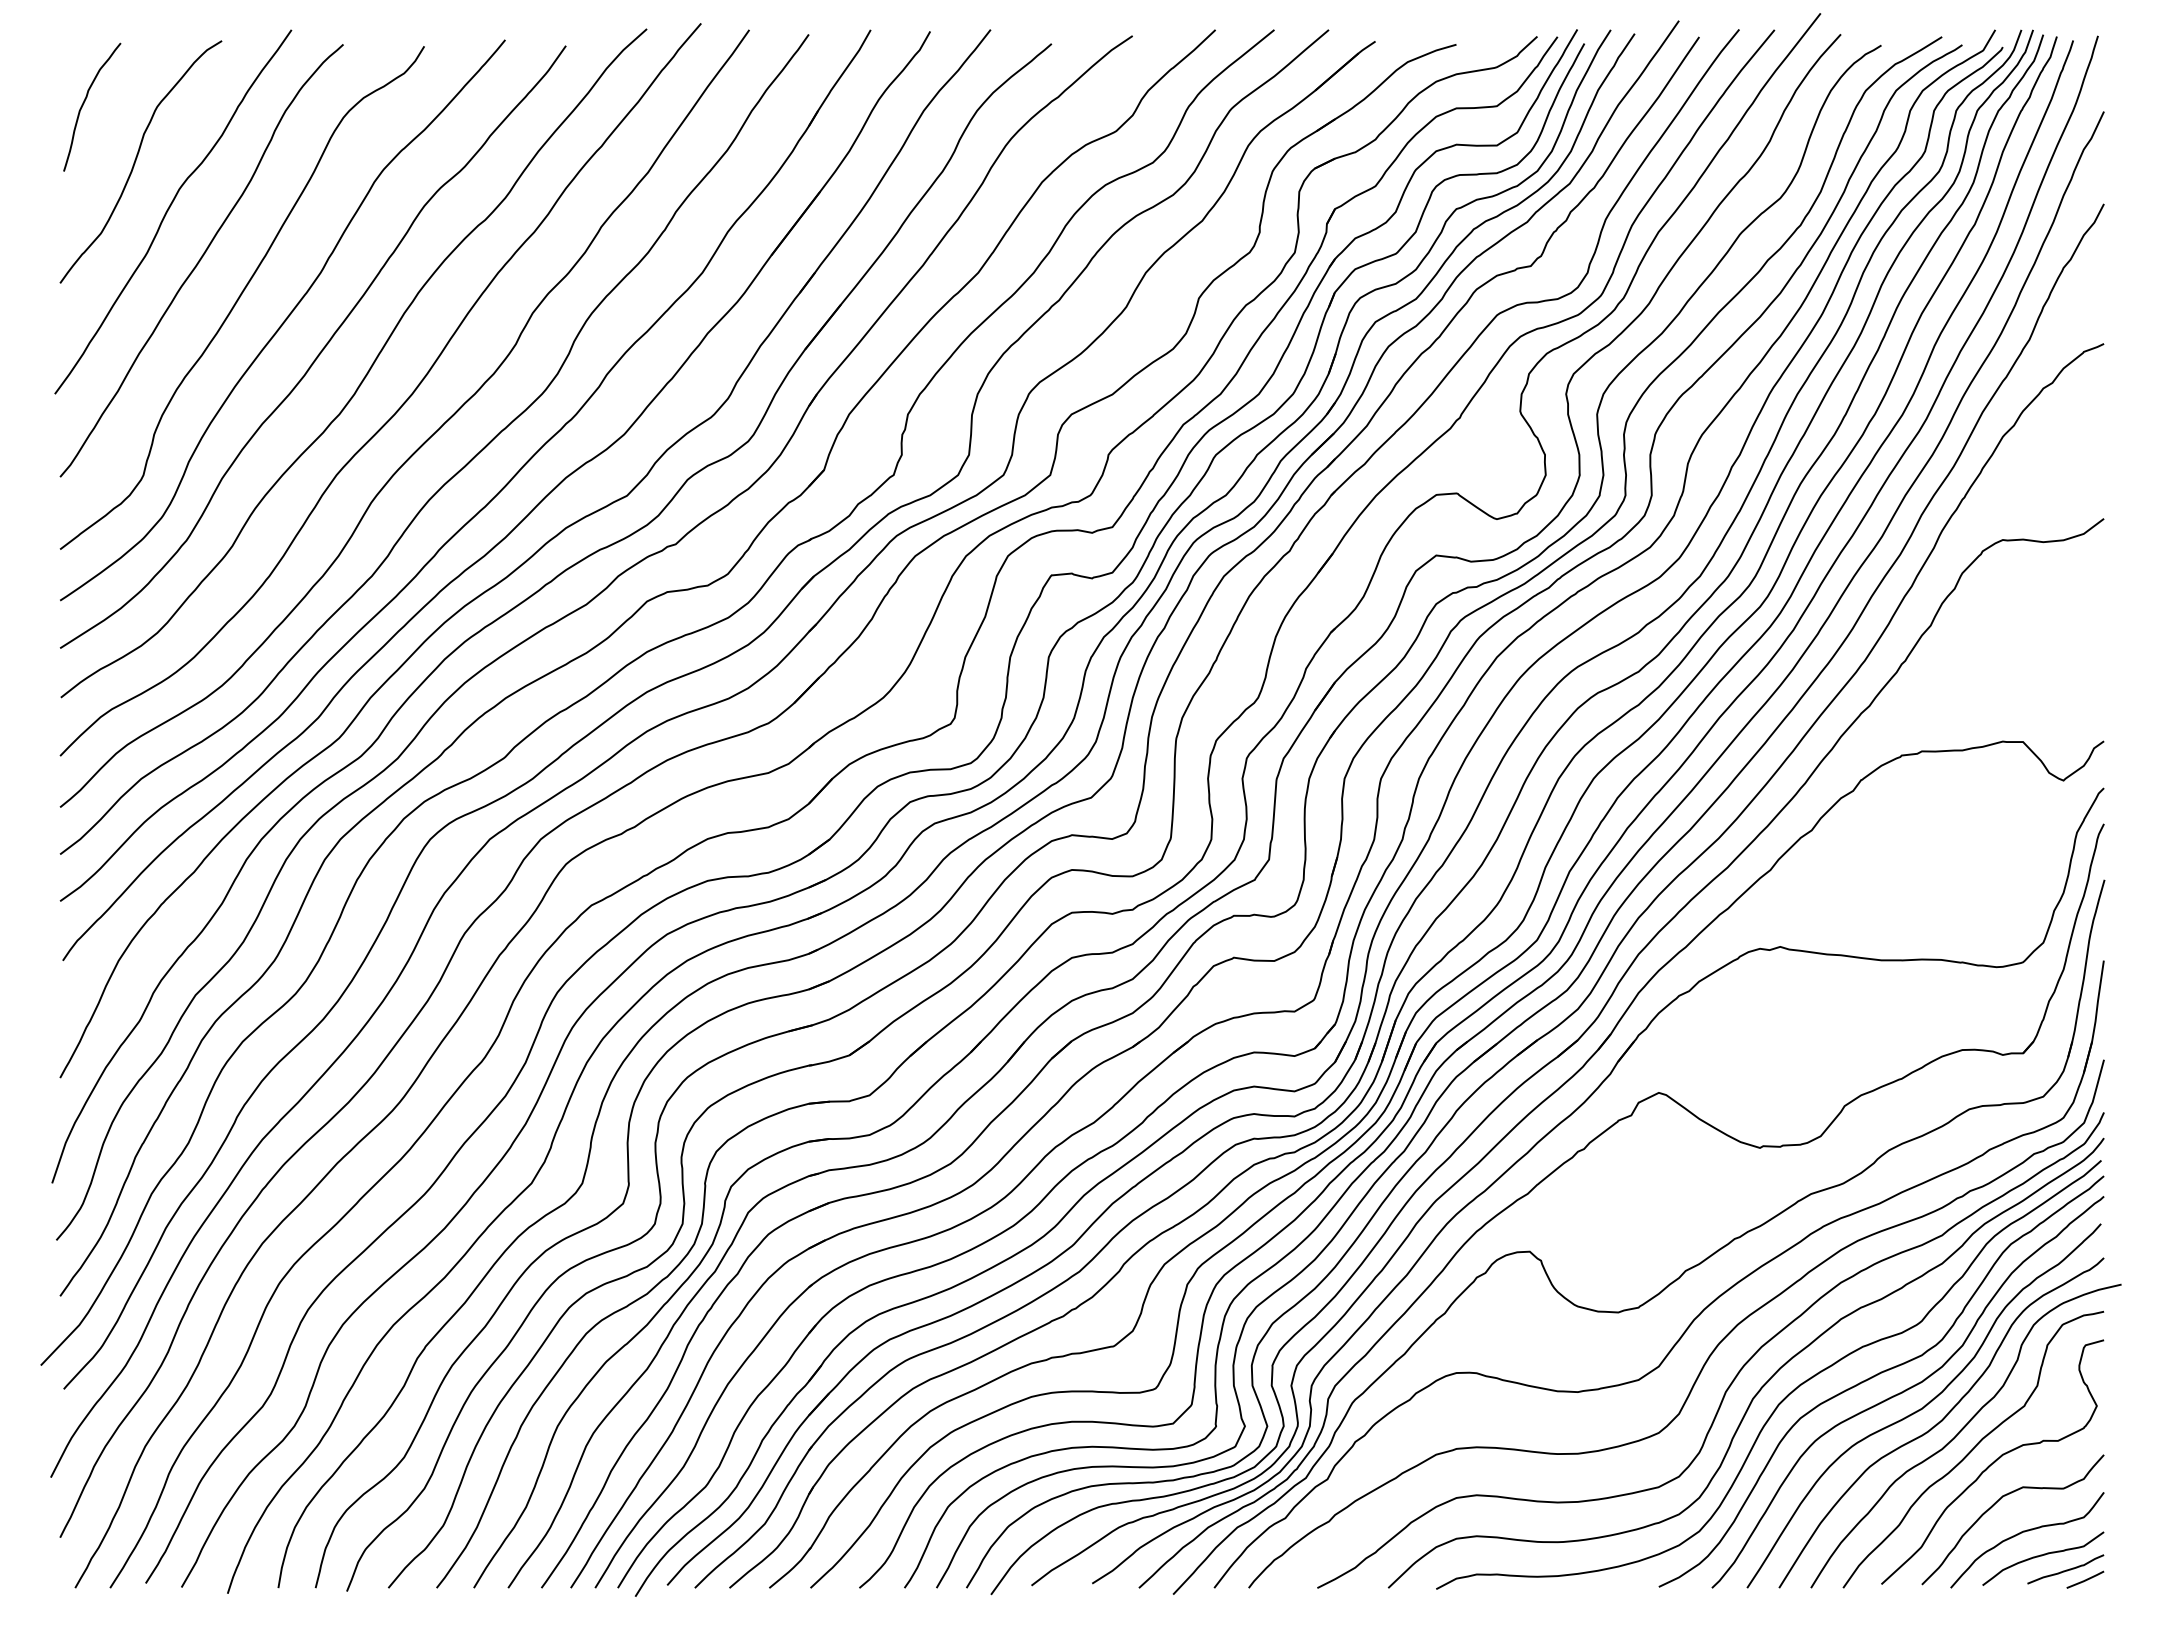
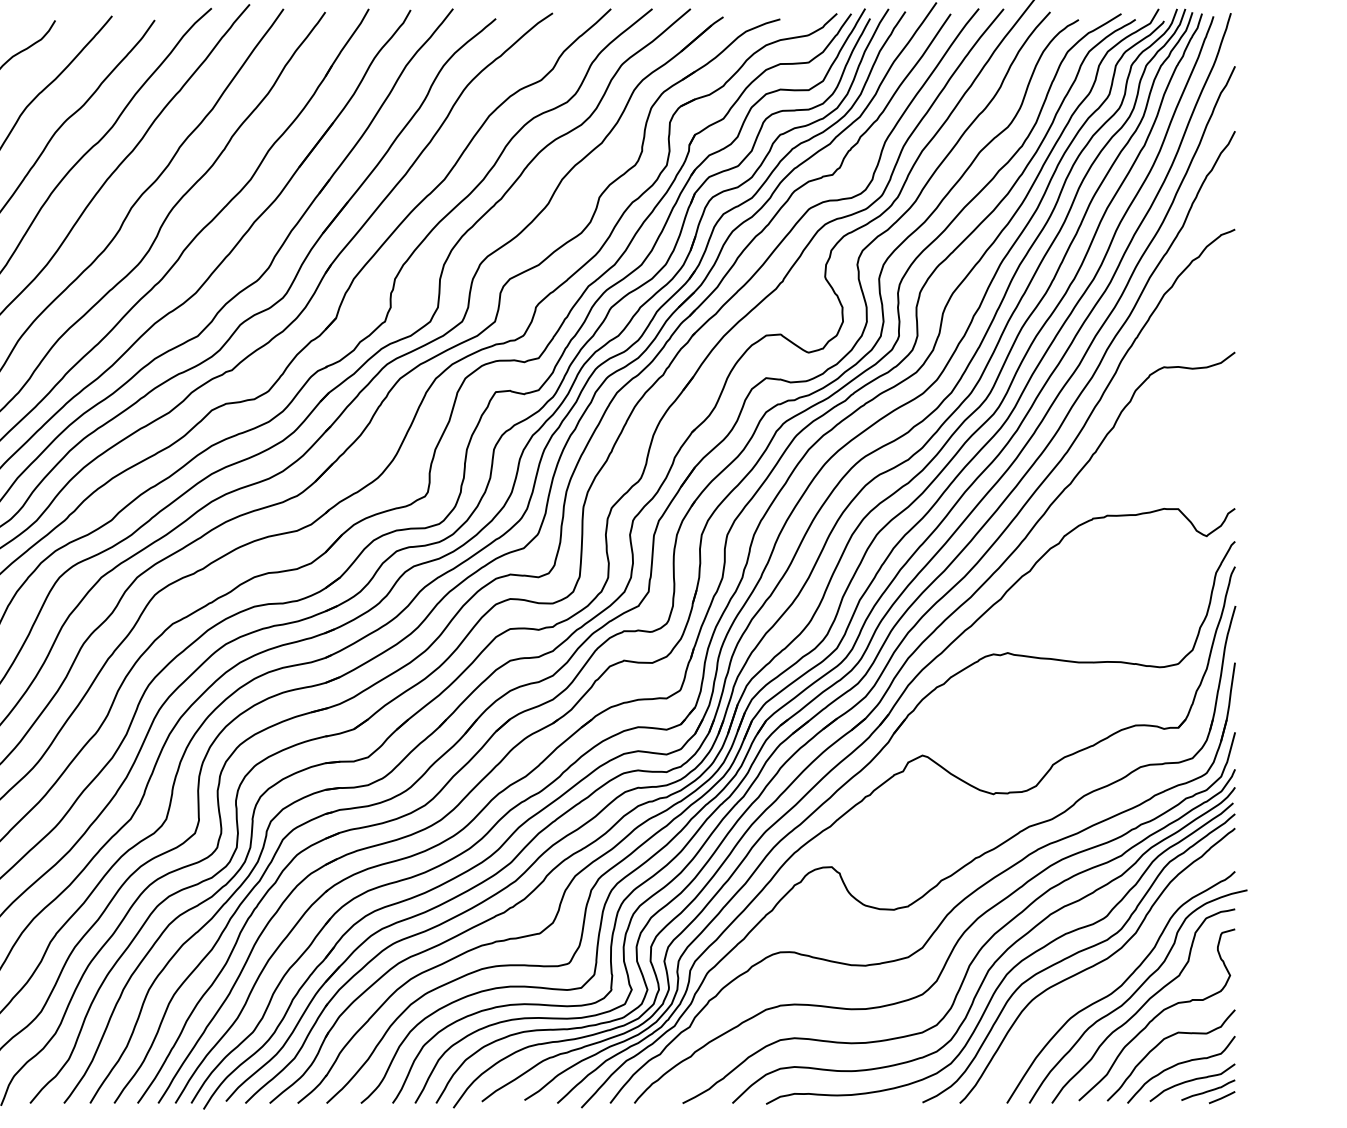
curve: (1924, 1405) -> (1109, 975), removed

